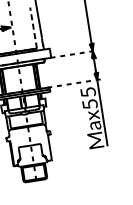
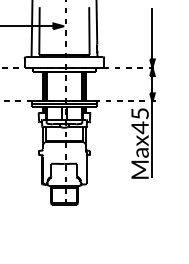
line: (33, 28) -> (89, 31), dashed -> solid
text: (89, 104) -> (139, 127), Max55 -> Max45

